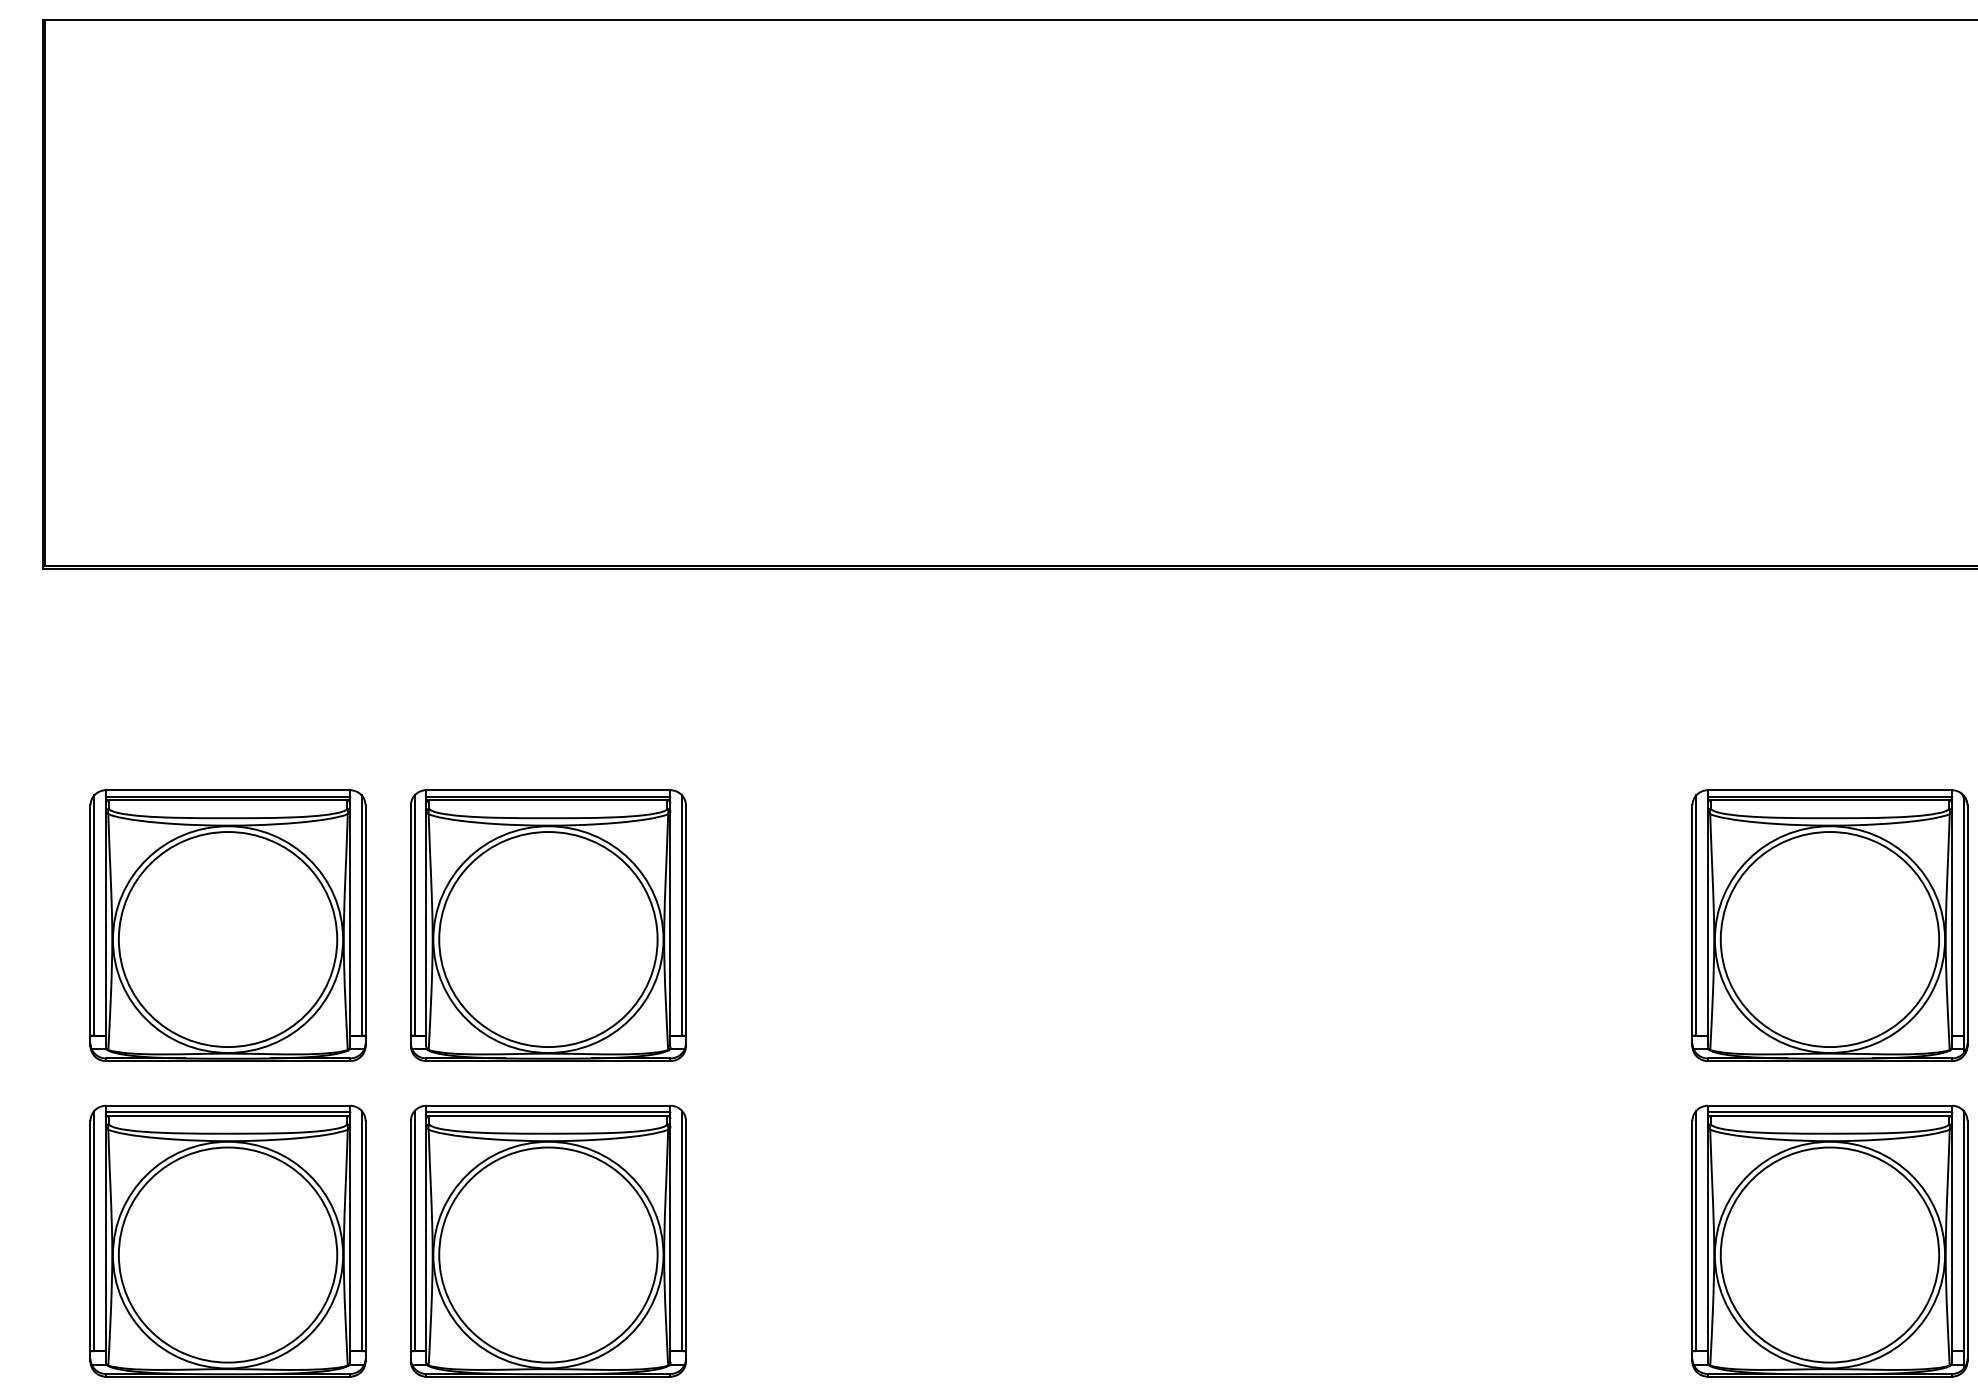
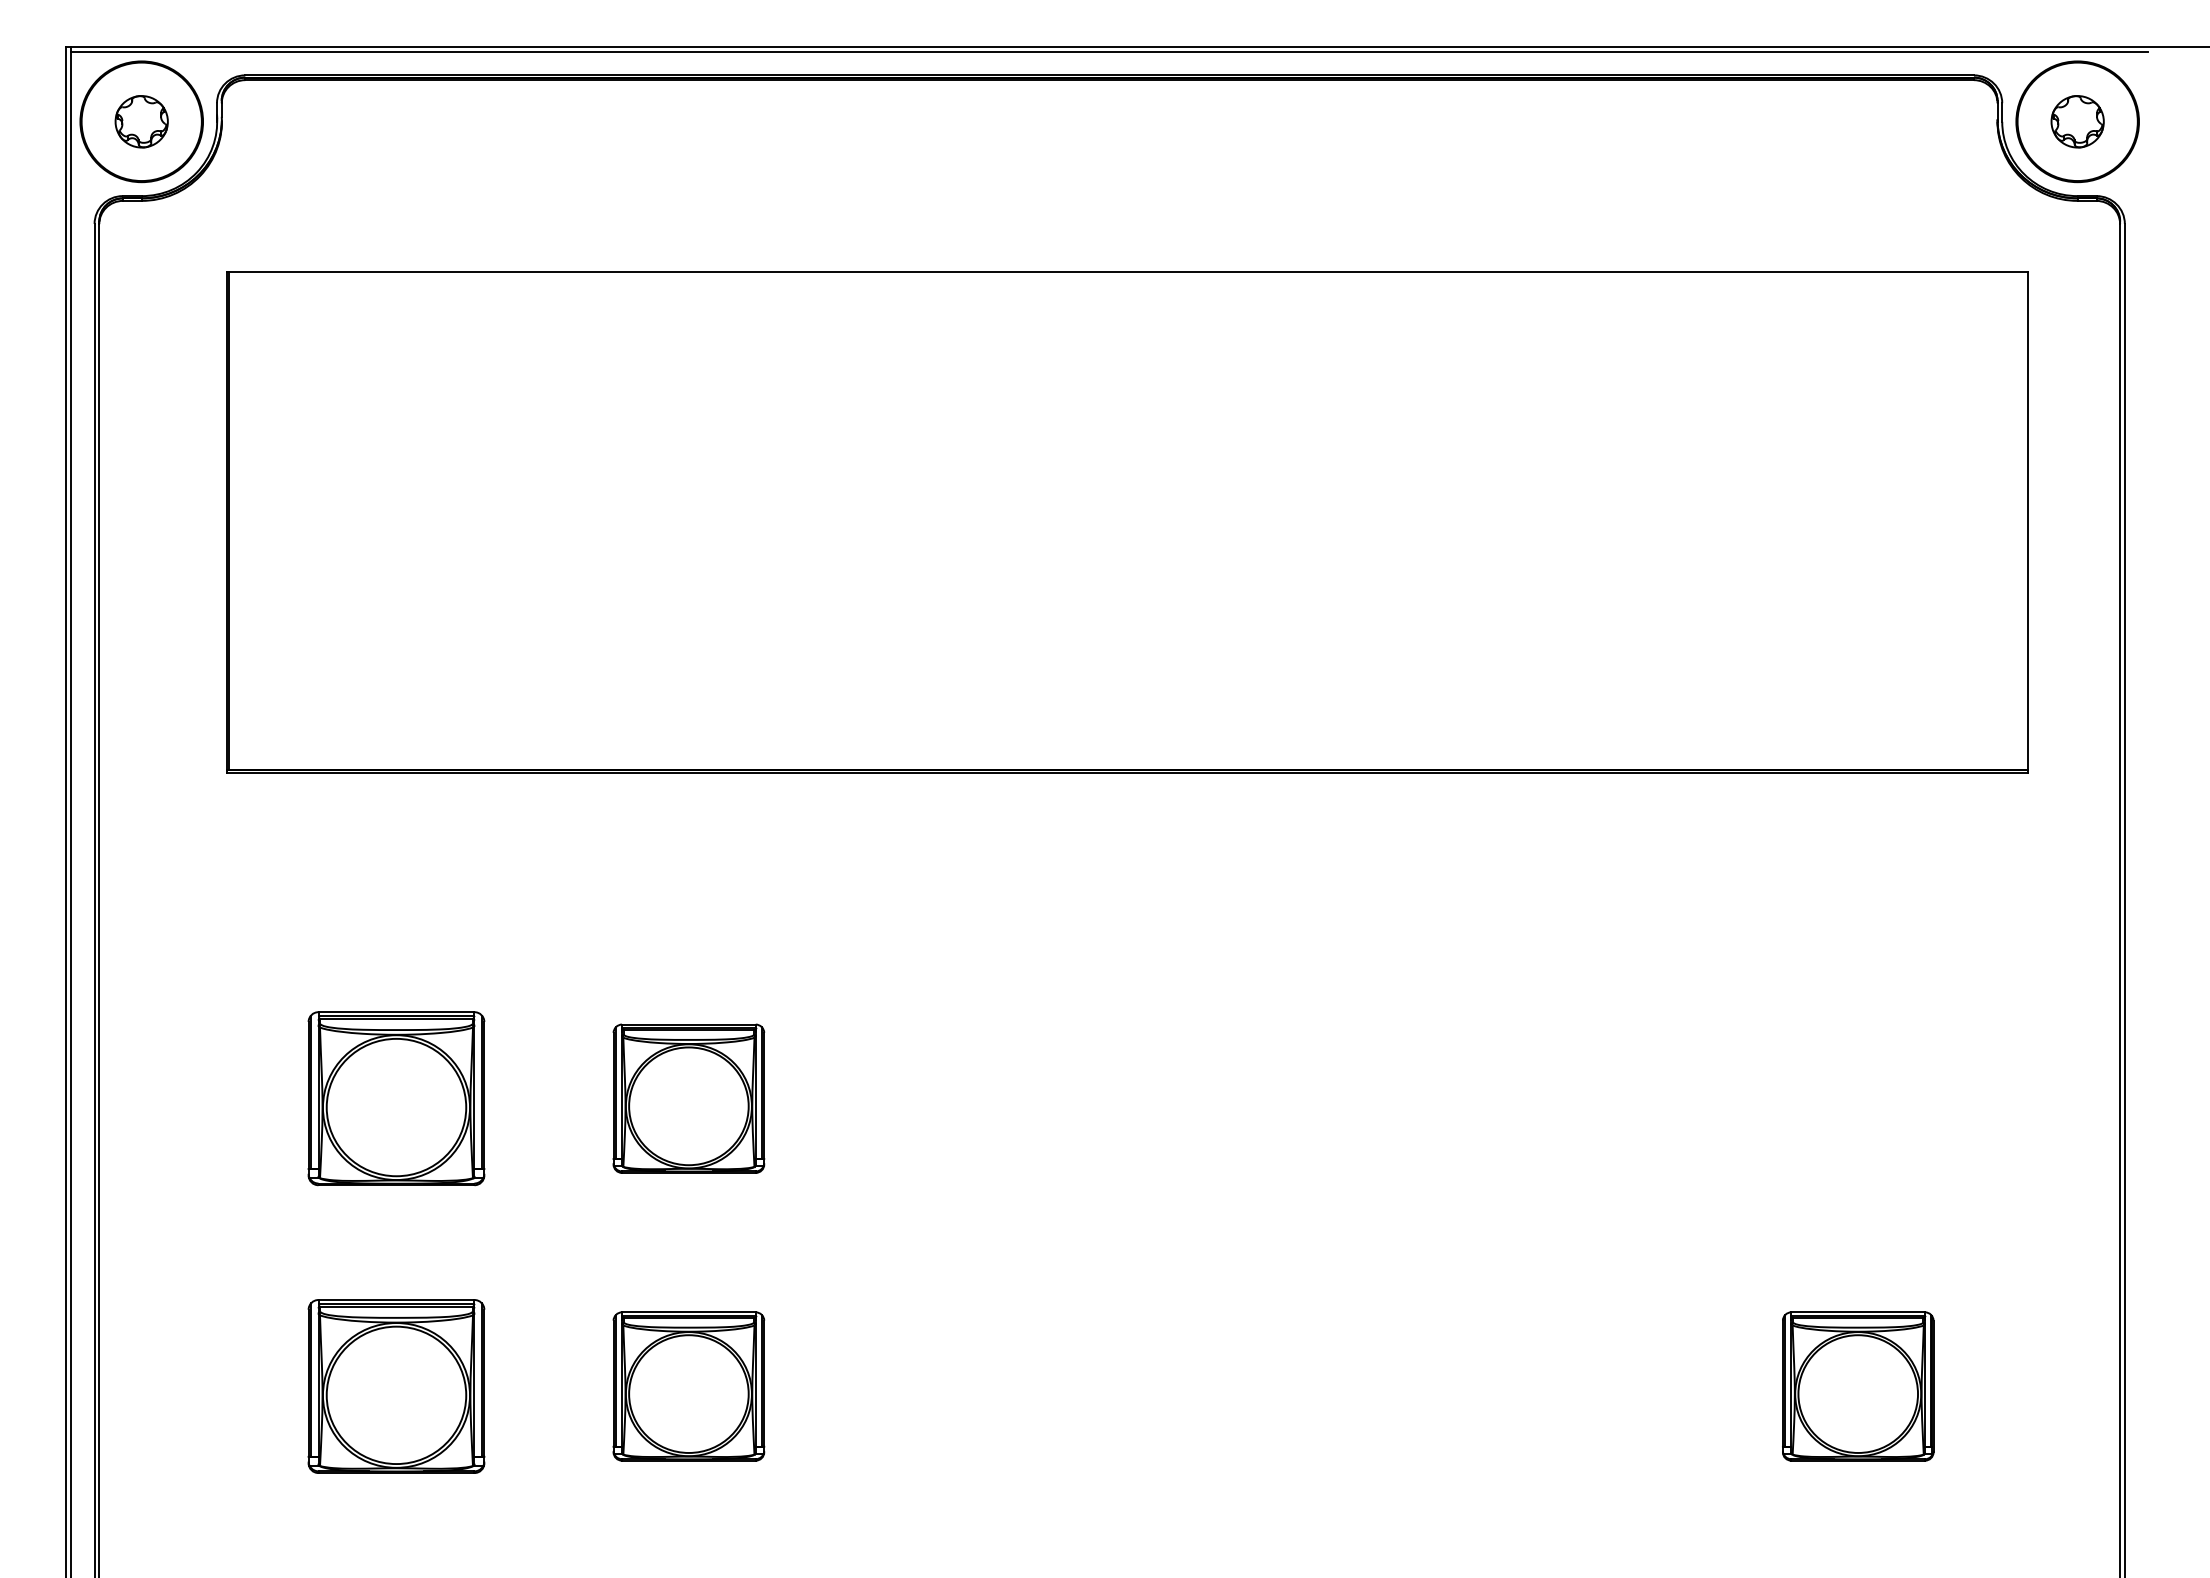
part: (228, 925) -> (396, 1098), size x0.7
part: (548, 925) -> (688, 1098), size x0.6
part: (1829, 925) -> (1857, 1098), removed
part: (228, 1241) -> (396, 1386), size x0.7
part: (548, 1241) -> (688, 1386), size x0.6
part: (1829, 1241) -> (1857, 1386), size x0.6

